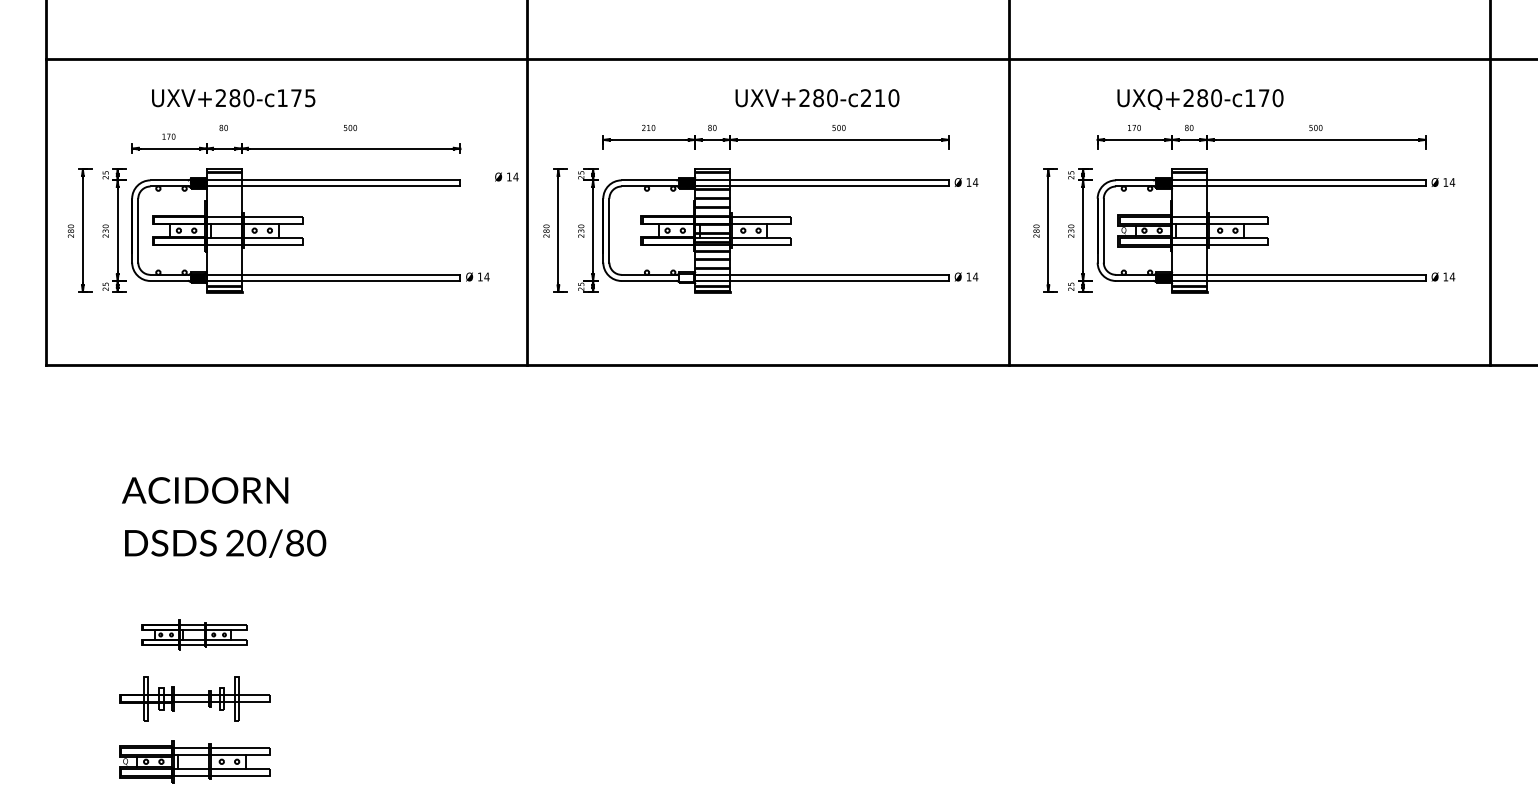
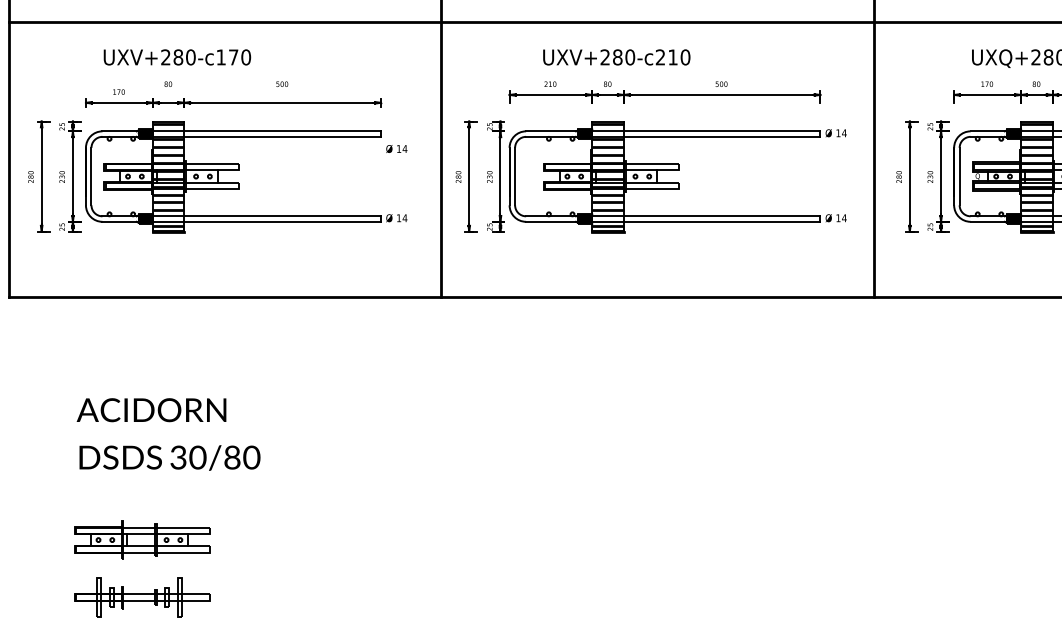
text: (309, 98) -> (245, 57), UXV+280-c175 -> UXV+280-c170
text: (817, 98) -> (616, 57), moved
text: (506, 176) -> (396, 148), moved
hatch: (223, 228) -> (168, 174), added
hatch: (1189, 228) -> (1036, 174), added
hatch: (686, 277) -> (584, 218), added
text: (234, 544) -> (177, 458), 20/80 -> 30/80
part: (194, 634) -> (142, 539), size x1.43

